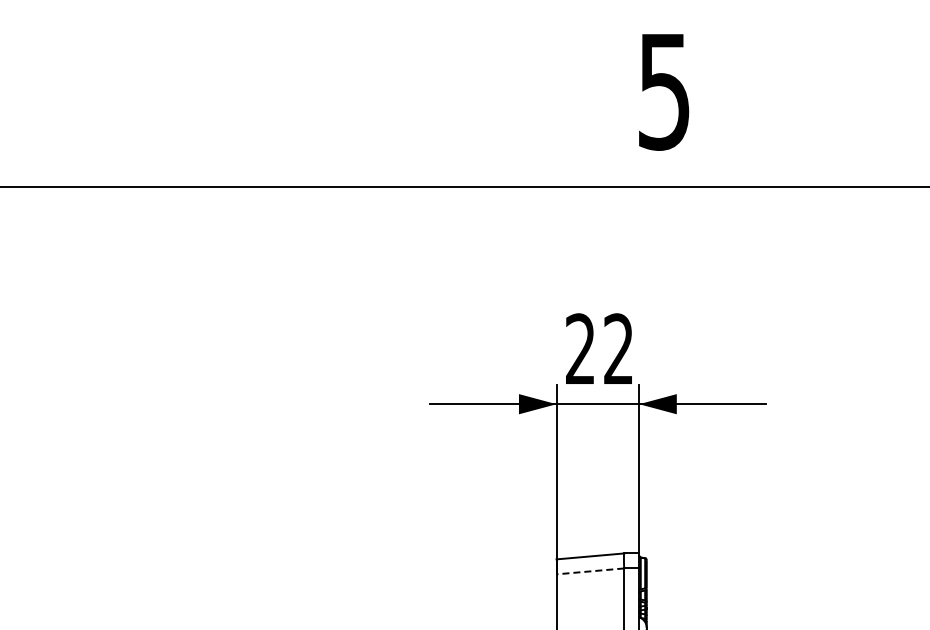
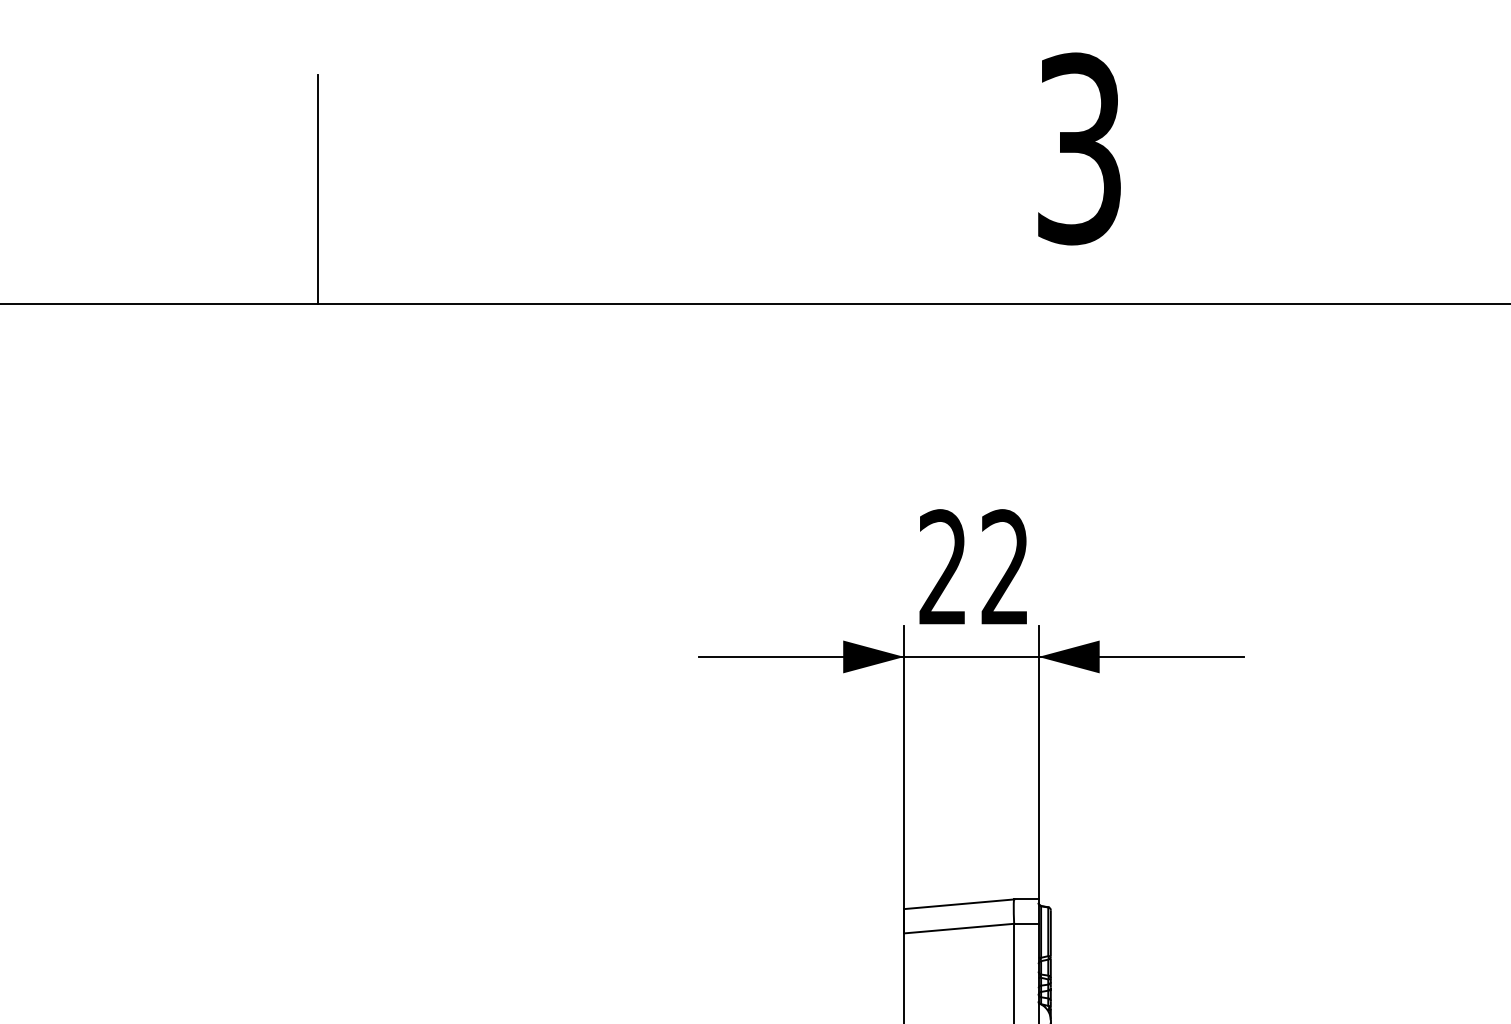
text: (664, 91) -> (1079, 148), 5 -> 3
line: (196, 115) -> (319, 187), added
line: (590, 571) -> (959, 928), dashed -> solid

